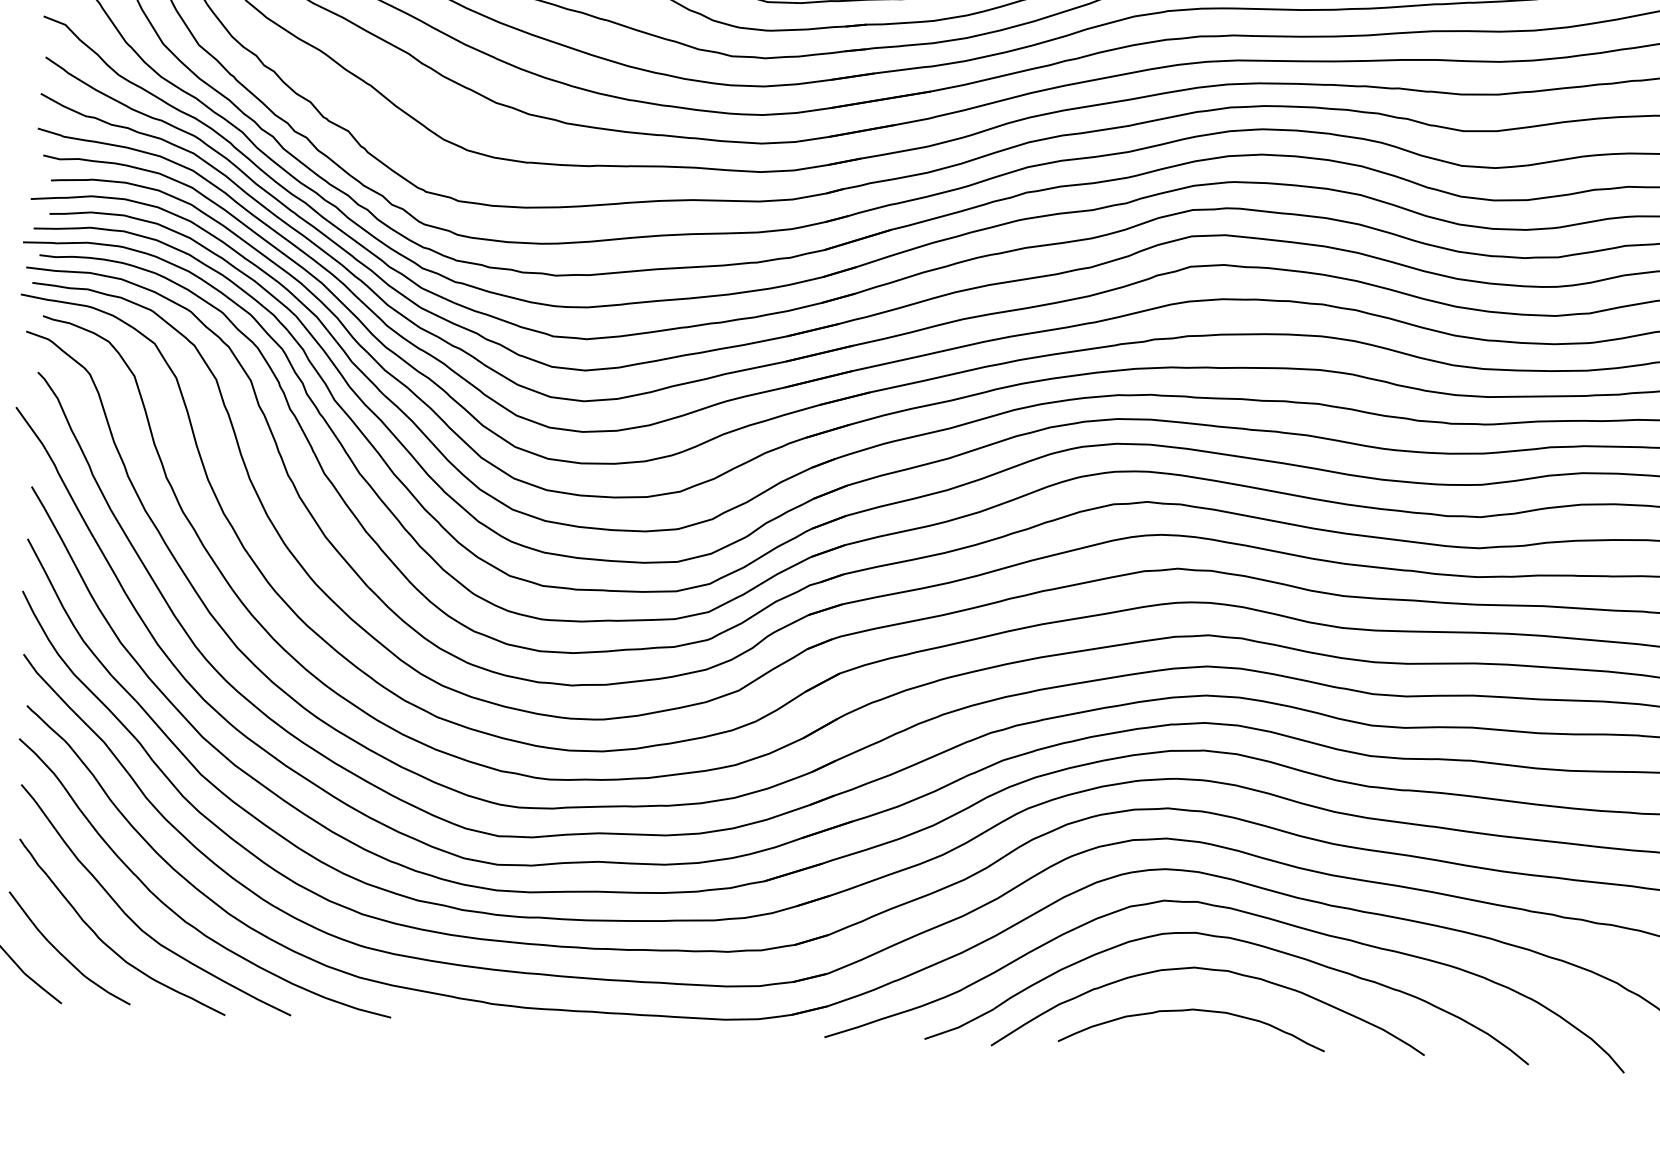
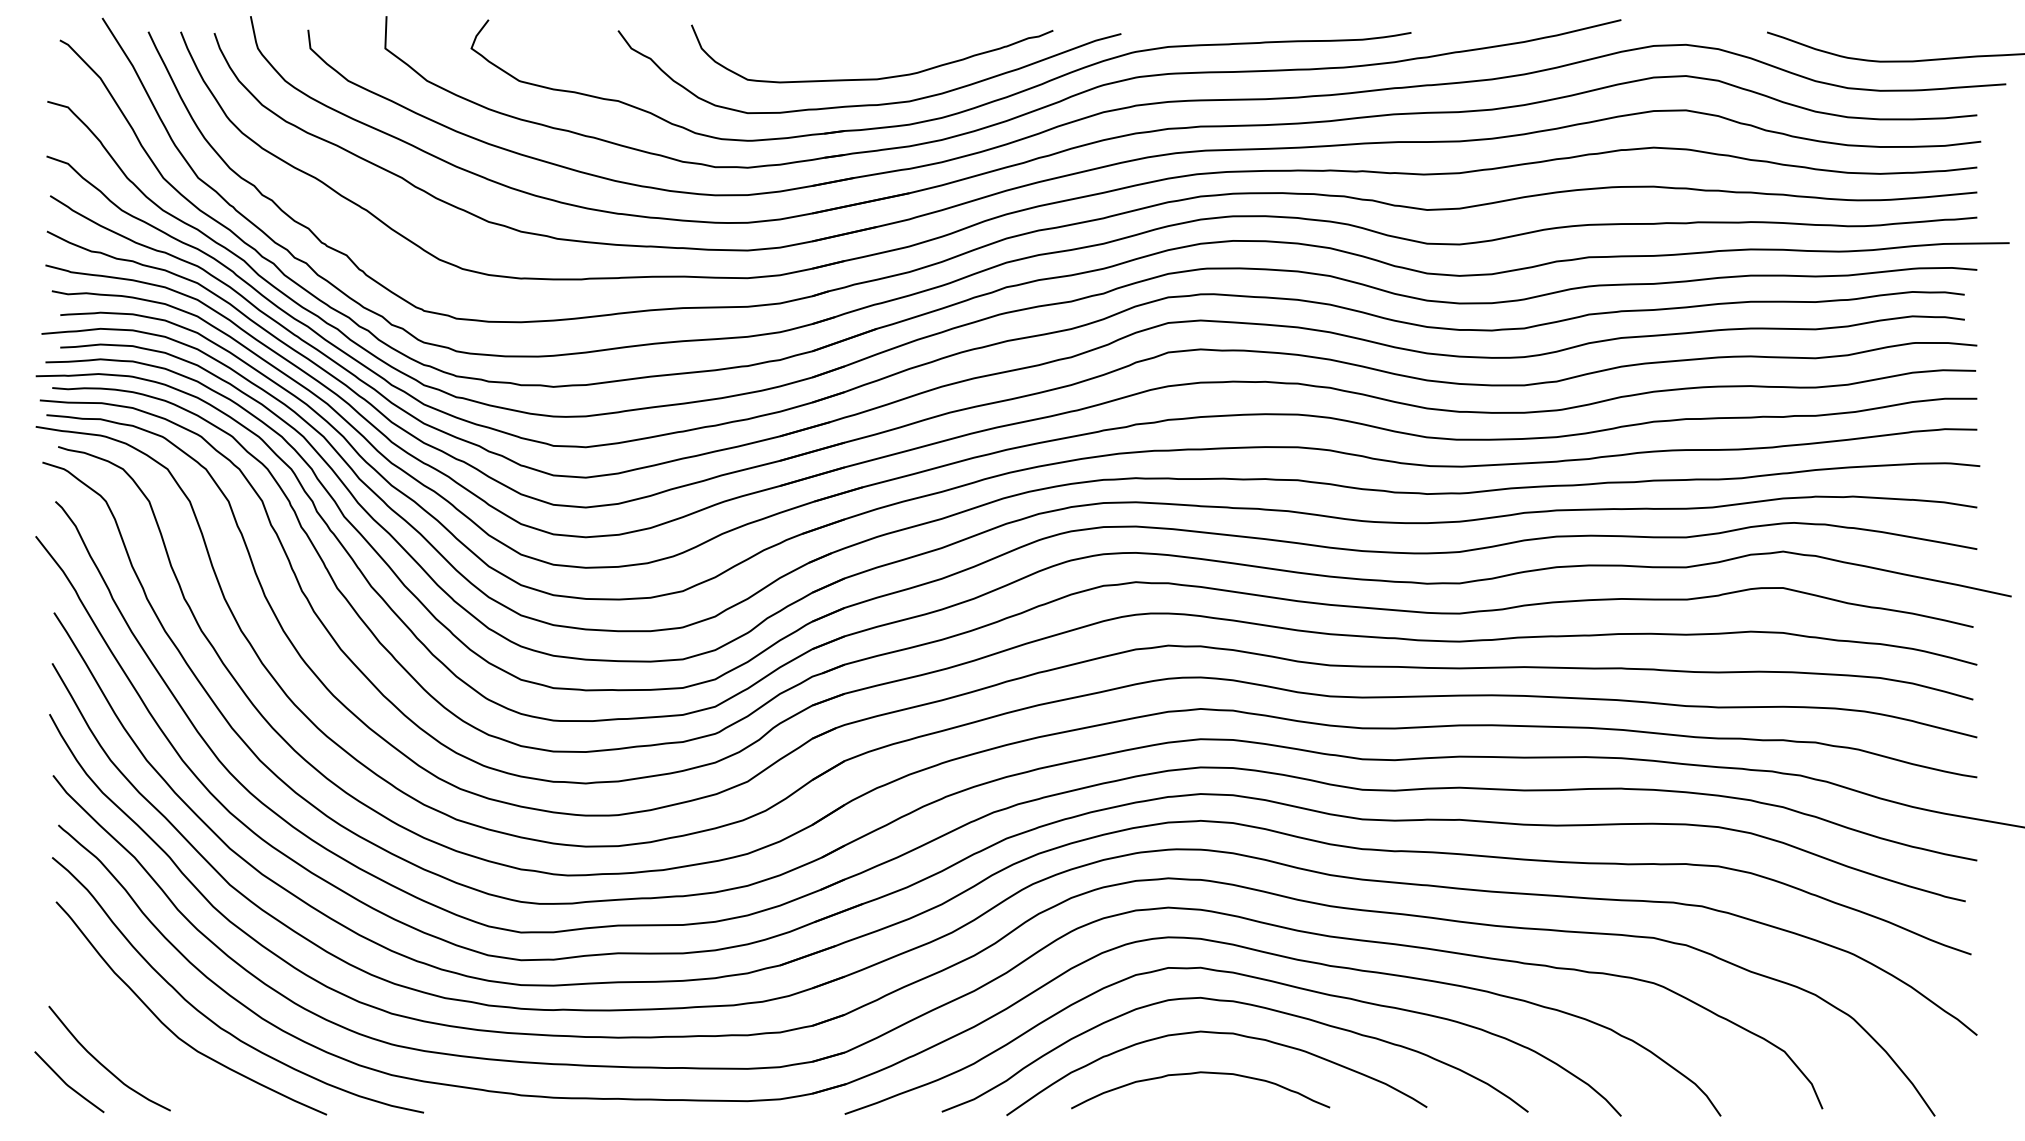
curve: (106, 943) -> (145, 1052), removed

